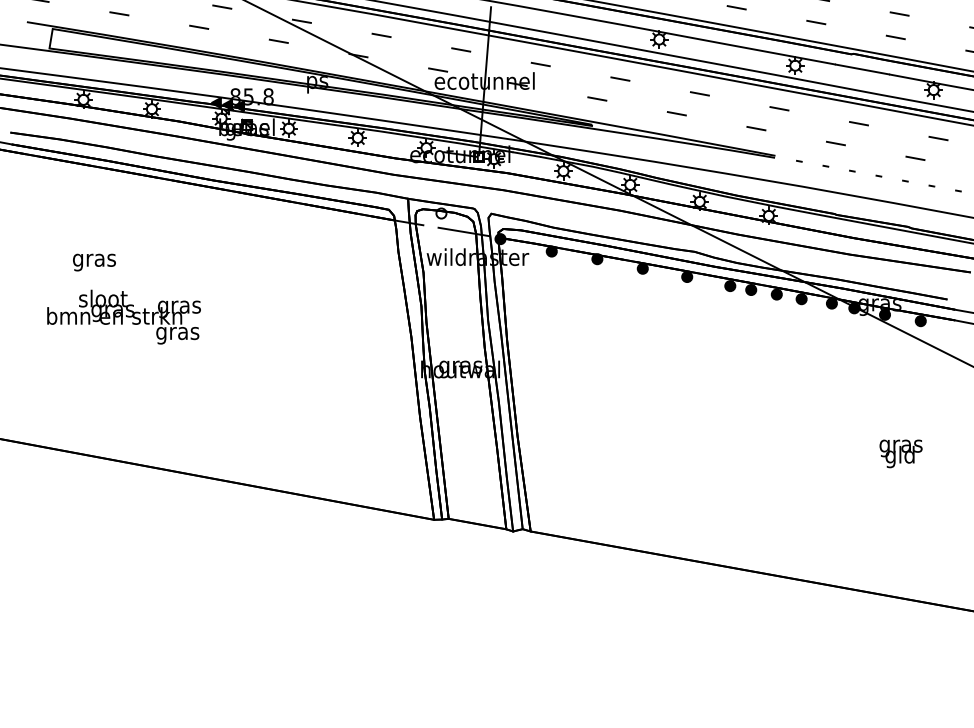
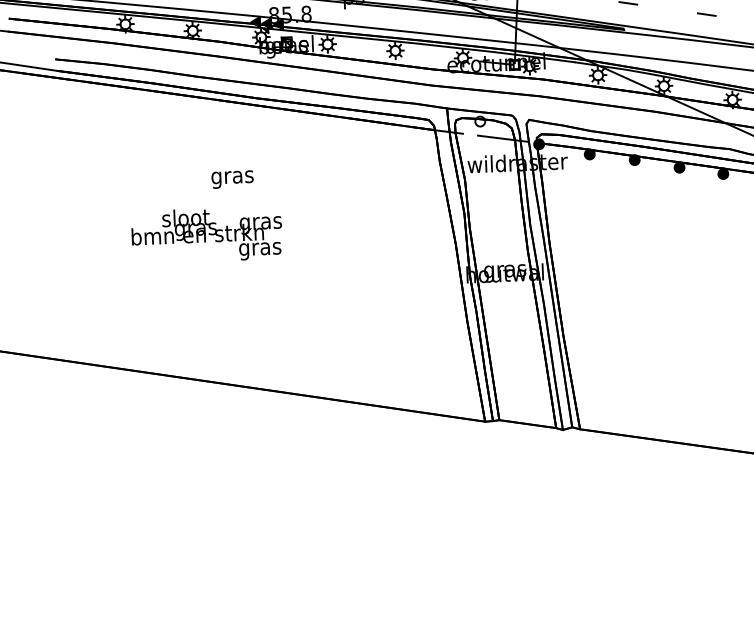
text: (94, 262) -> (232, 179), moved
text: (123, 316) -> (206, 234), moved

